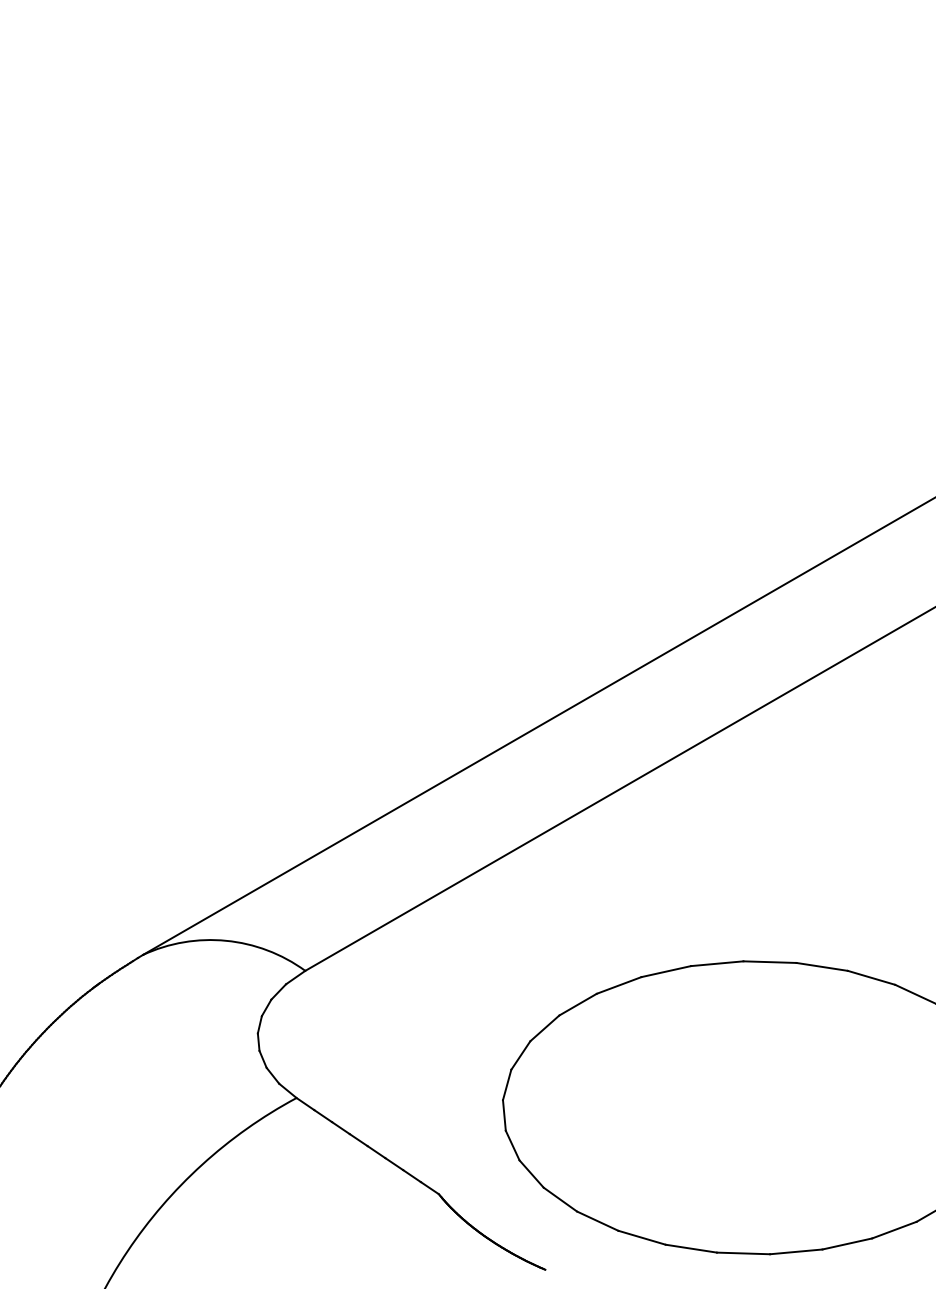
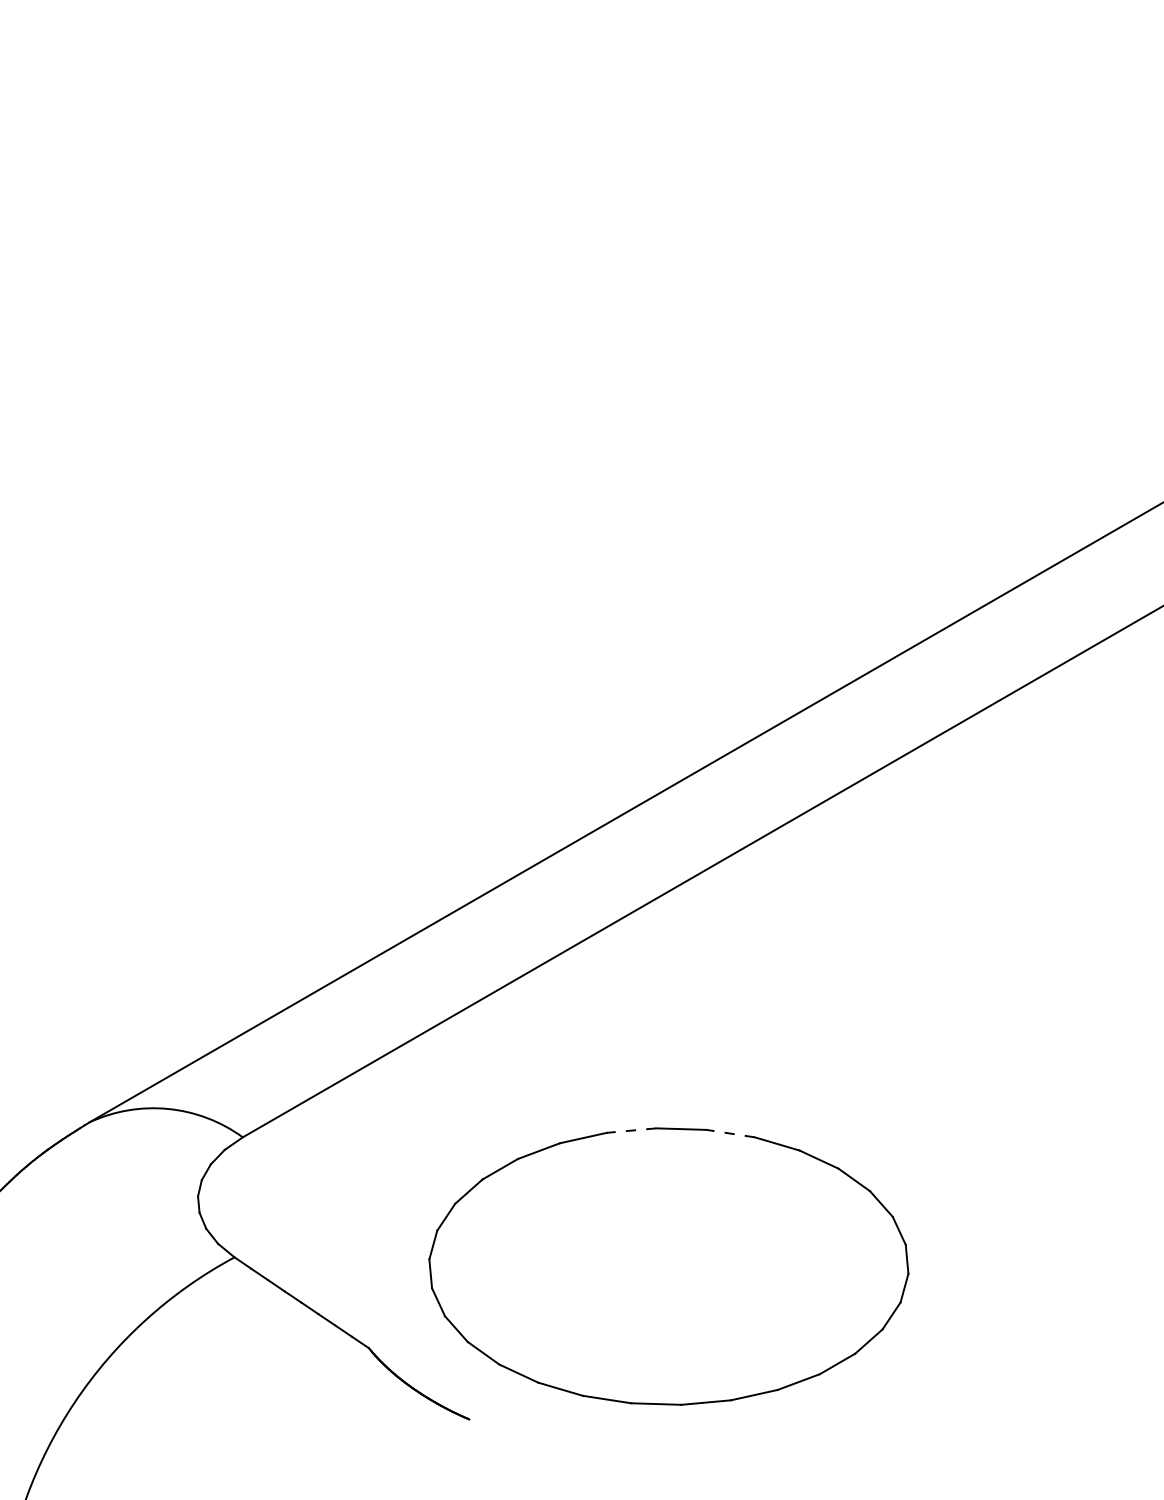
line: (717, 963) -> (631, 1130), solid -> dashed
line: (822, 966) -> (730, 1133), solid -> dashed

